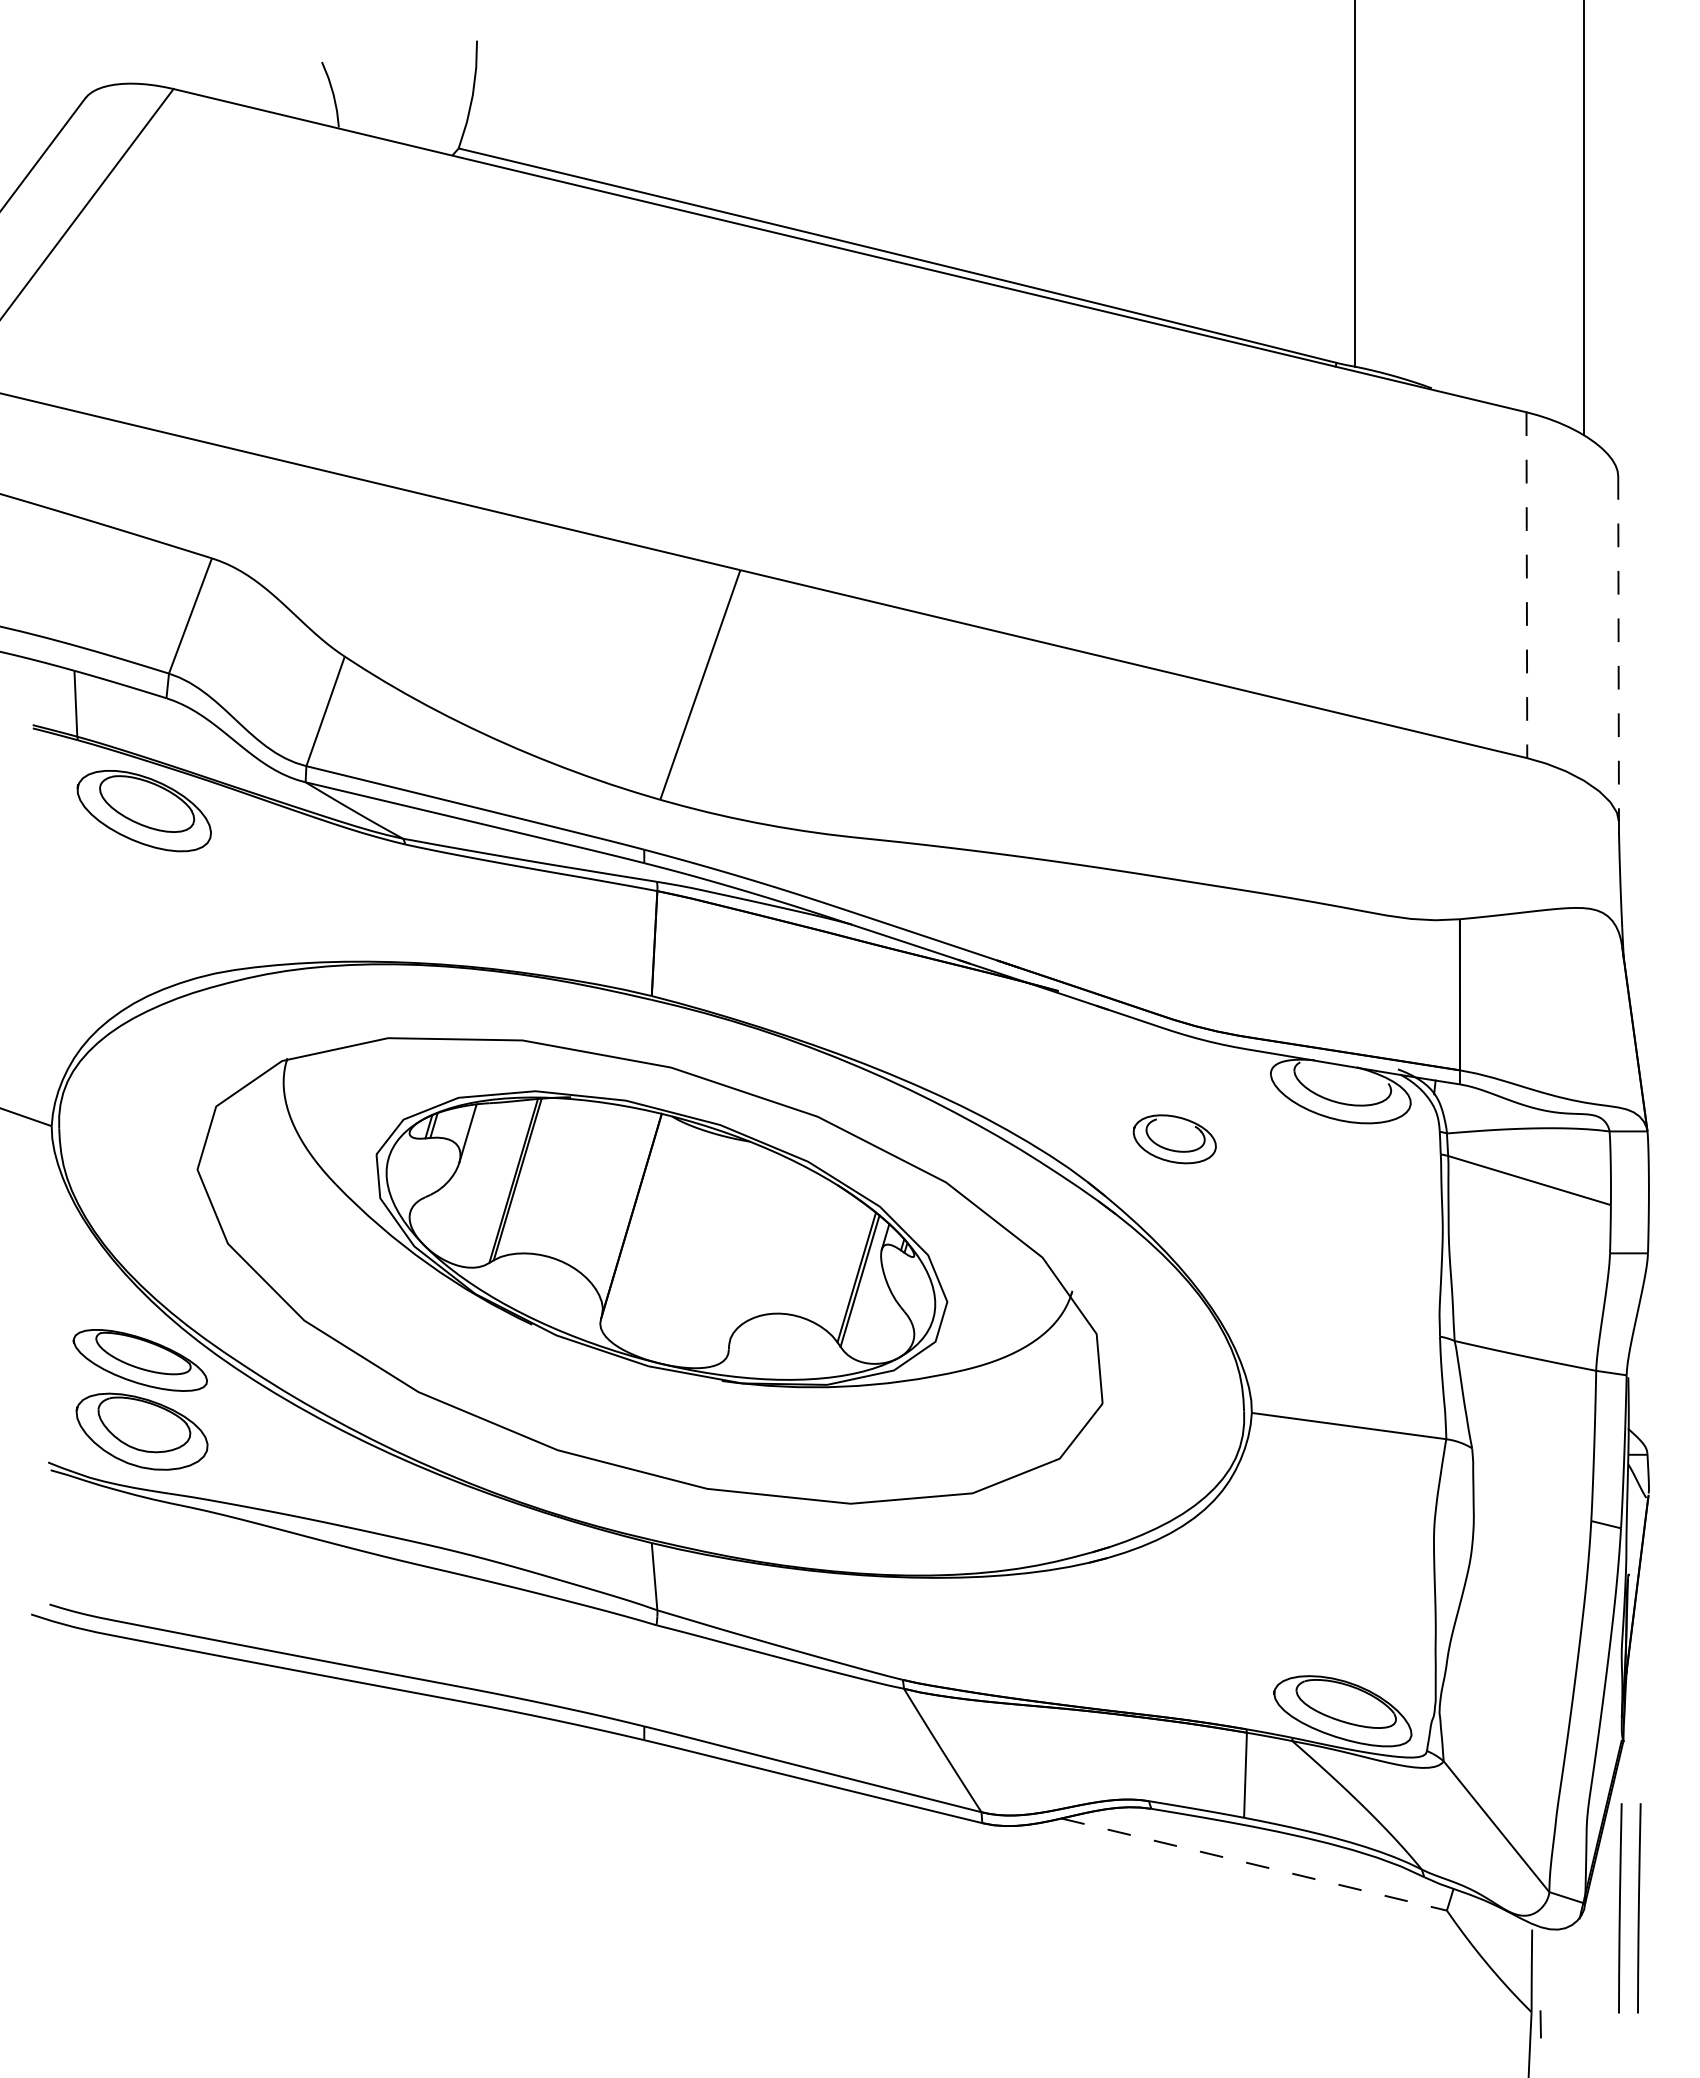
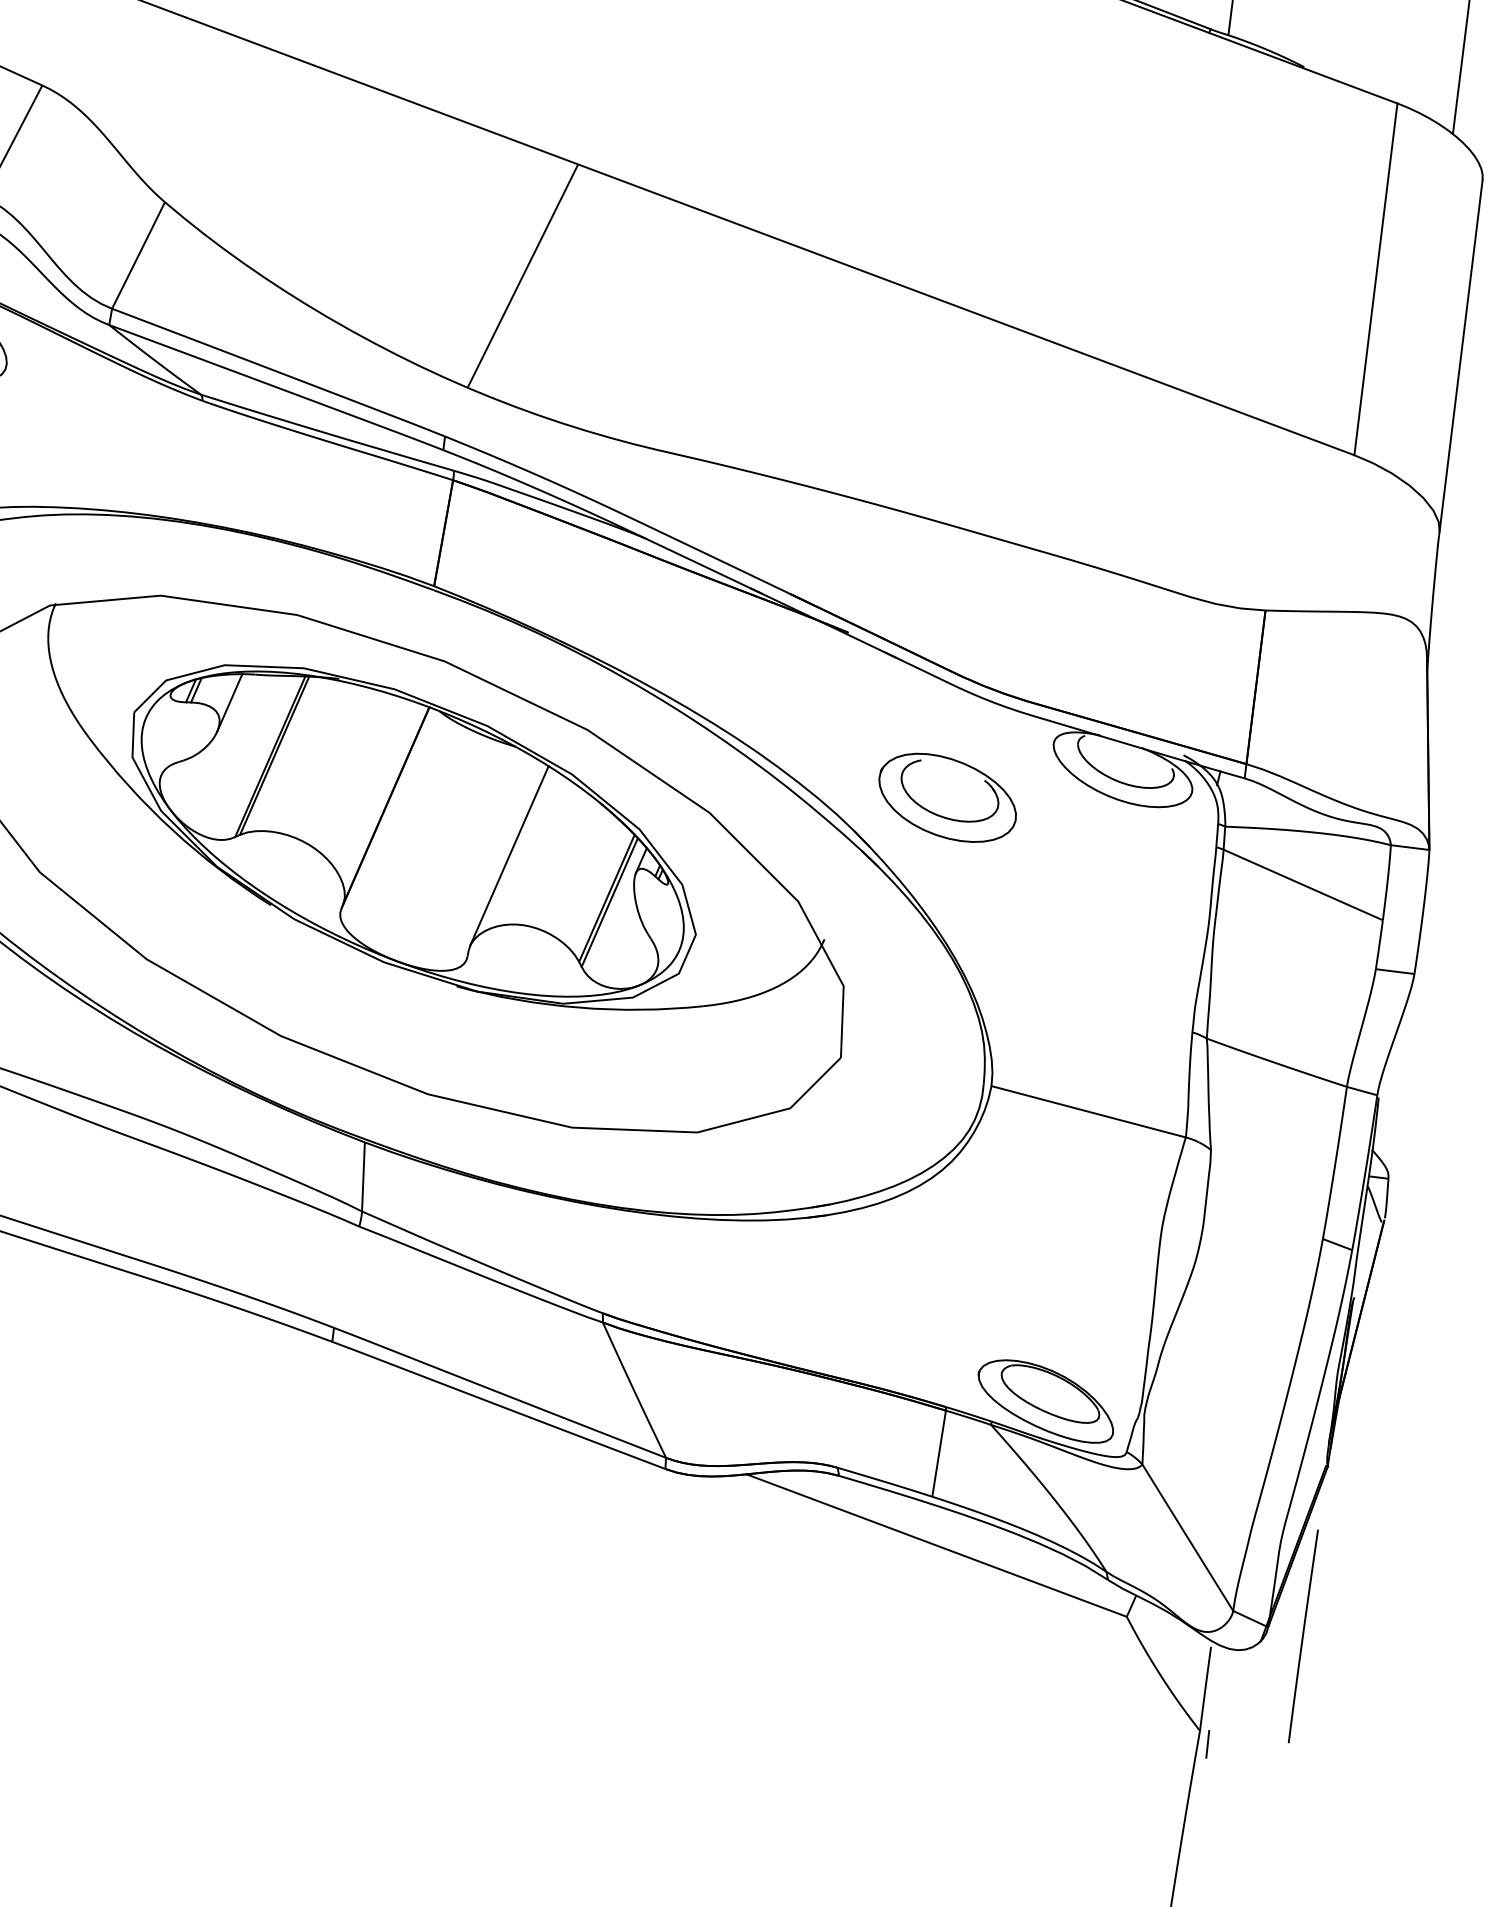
line: (1526, 585) -> (1375, 279), dashed -> solid
line: (1618, 648) -> (1461, 355), dashed -> solid
part: (1174, 1139) -> (947, 798), size x1.67
line: (756, 1248) -> (508, 856), added
line: (1254, 1864) -> (936, 1545), dashed -> solid
line: (1639, 1908) -> (1322, 1639), removed

